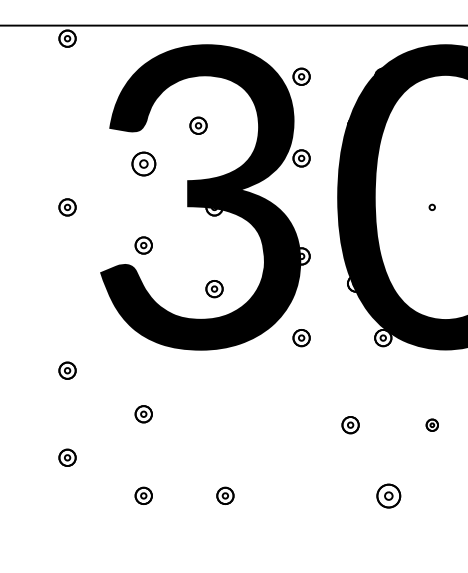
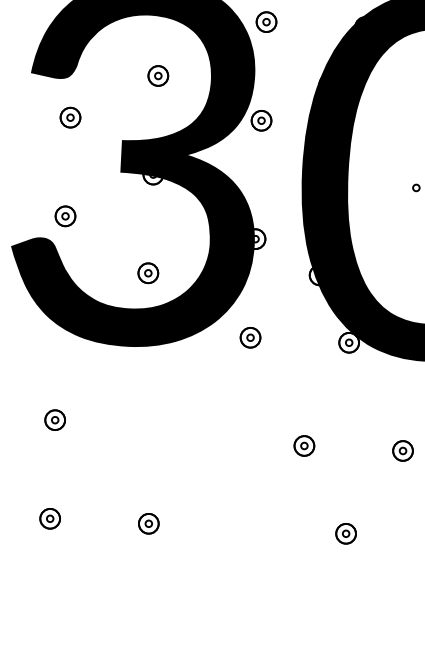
part: (198, 125) -> (158, 75), moved
part: (143, 163) -> (70, 117), size x0.71
part: (432, 425) -> (403, 451), size x1.43
part: (388, 495) -> (345, 533), size x0.71

